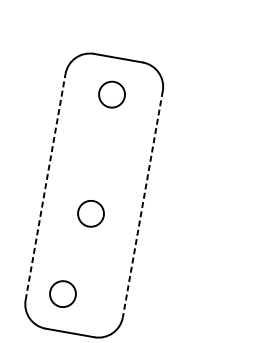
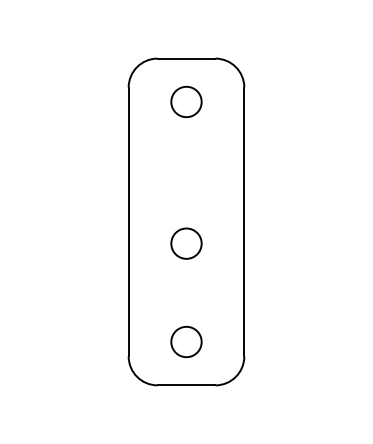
line: (45, 186) -> (128, 221), dashed -> solid
line: (142, 204) -> (244, 222), dashed -> solid
circle: (63, 293) -> (186, 341), moved

